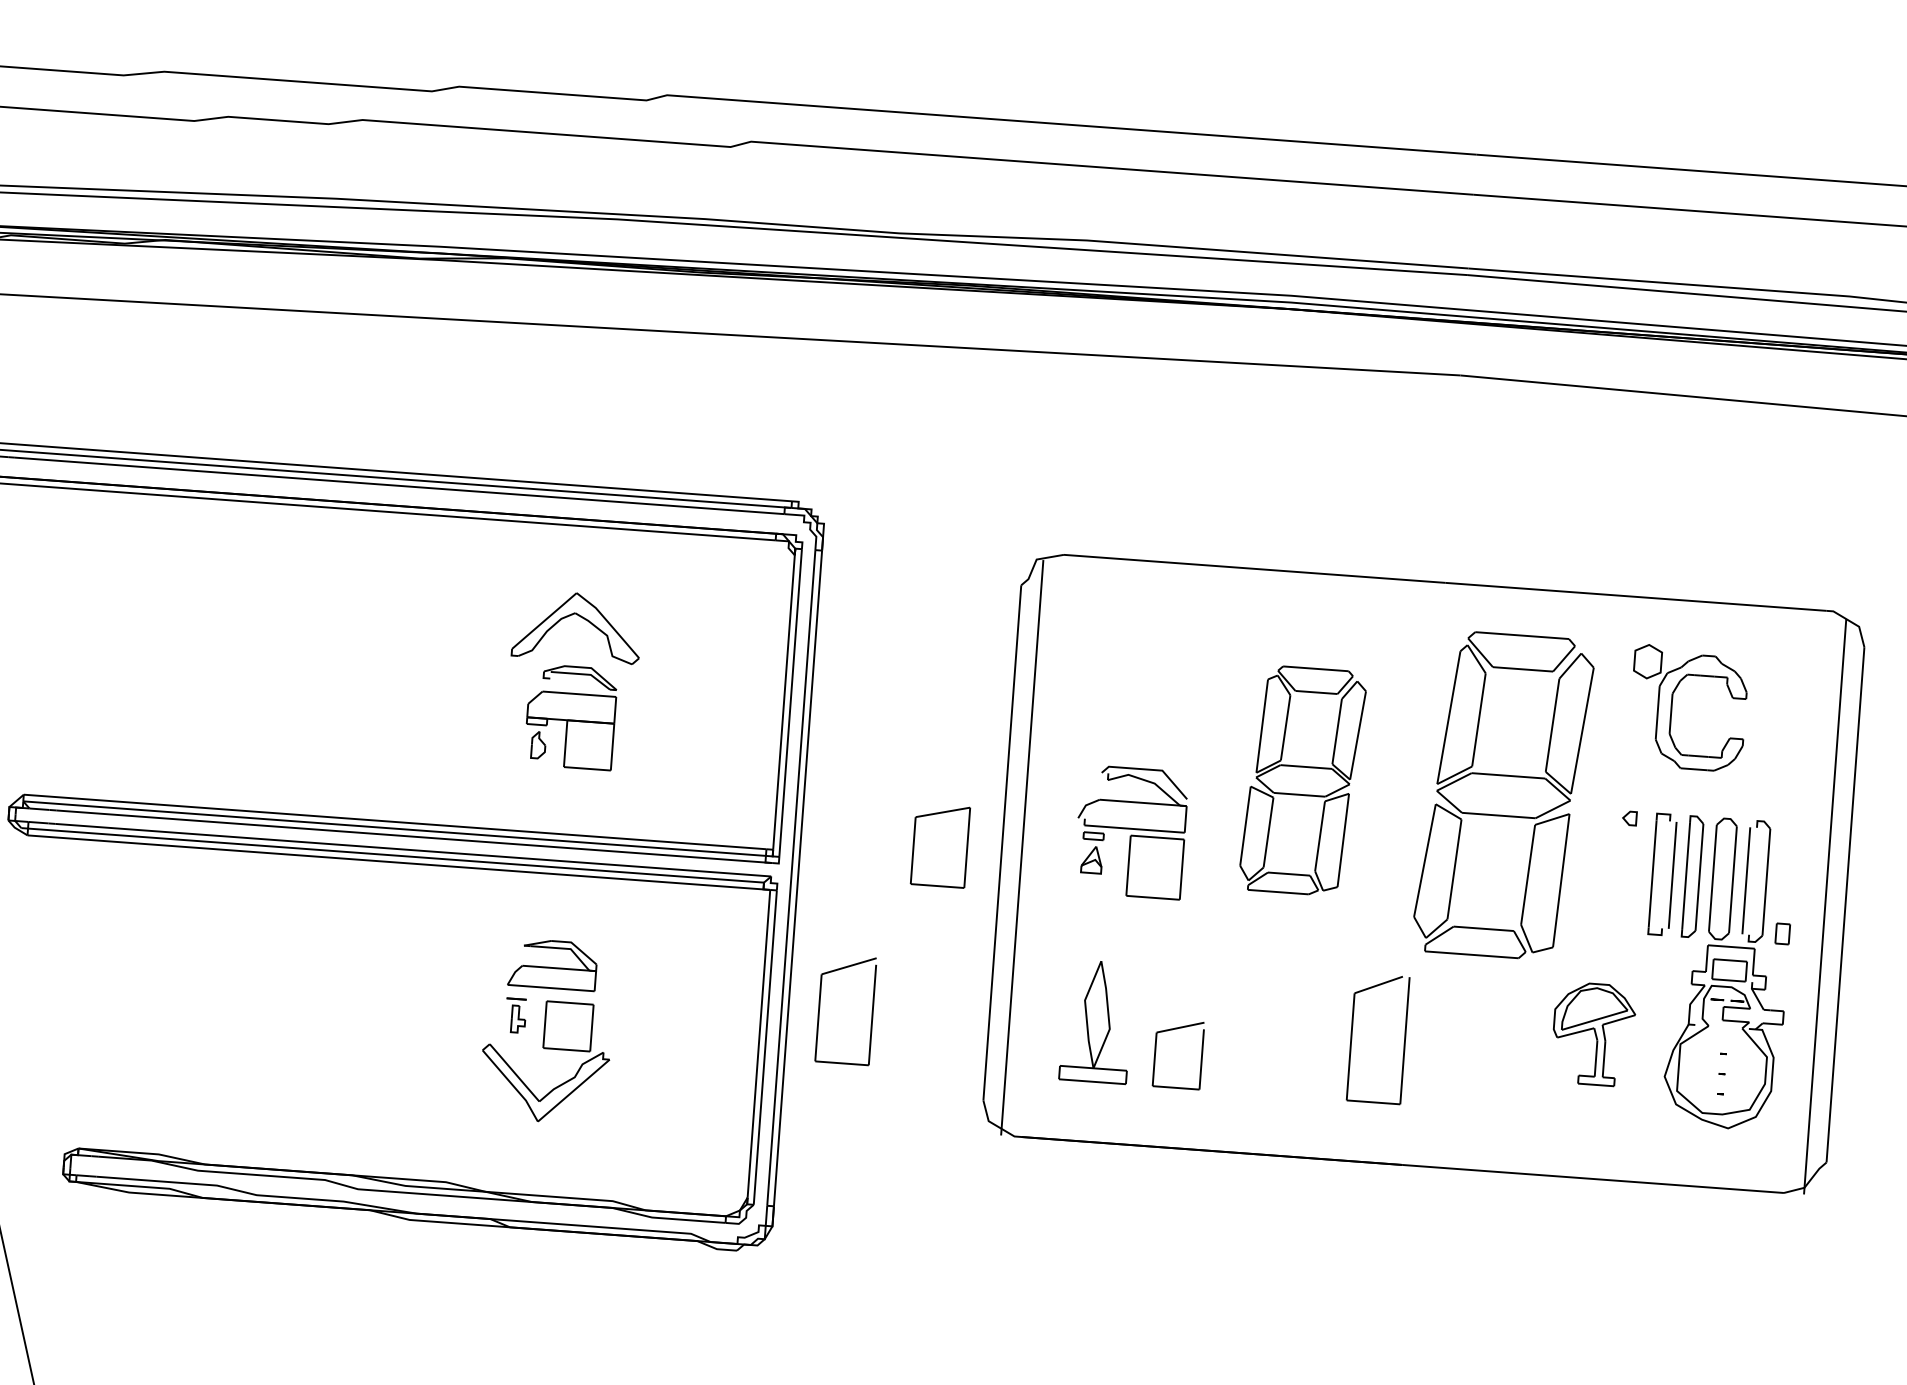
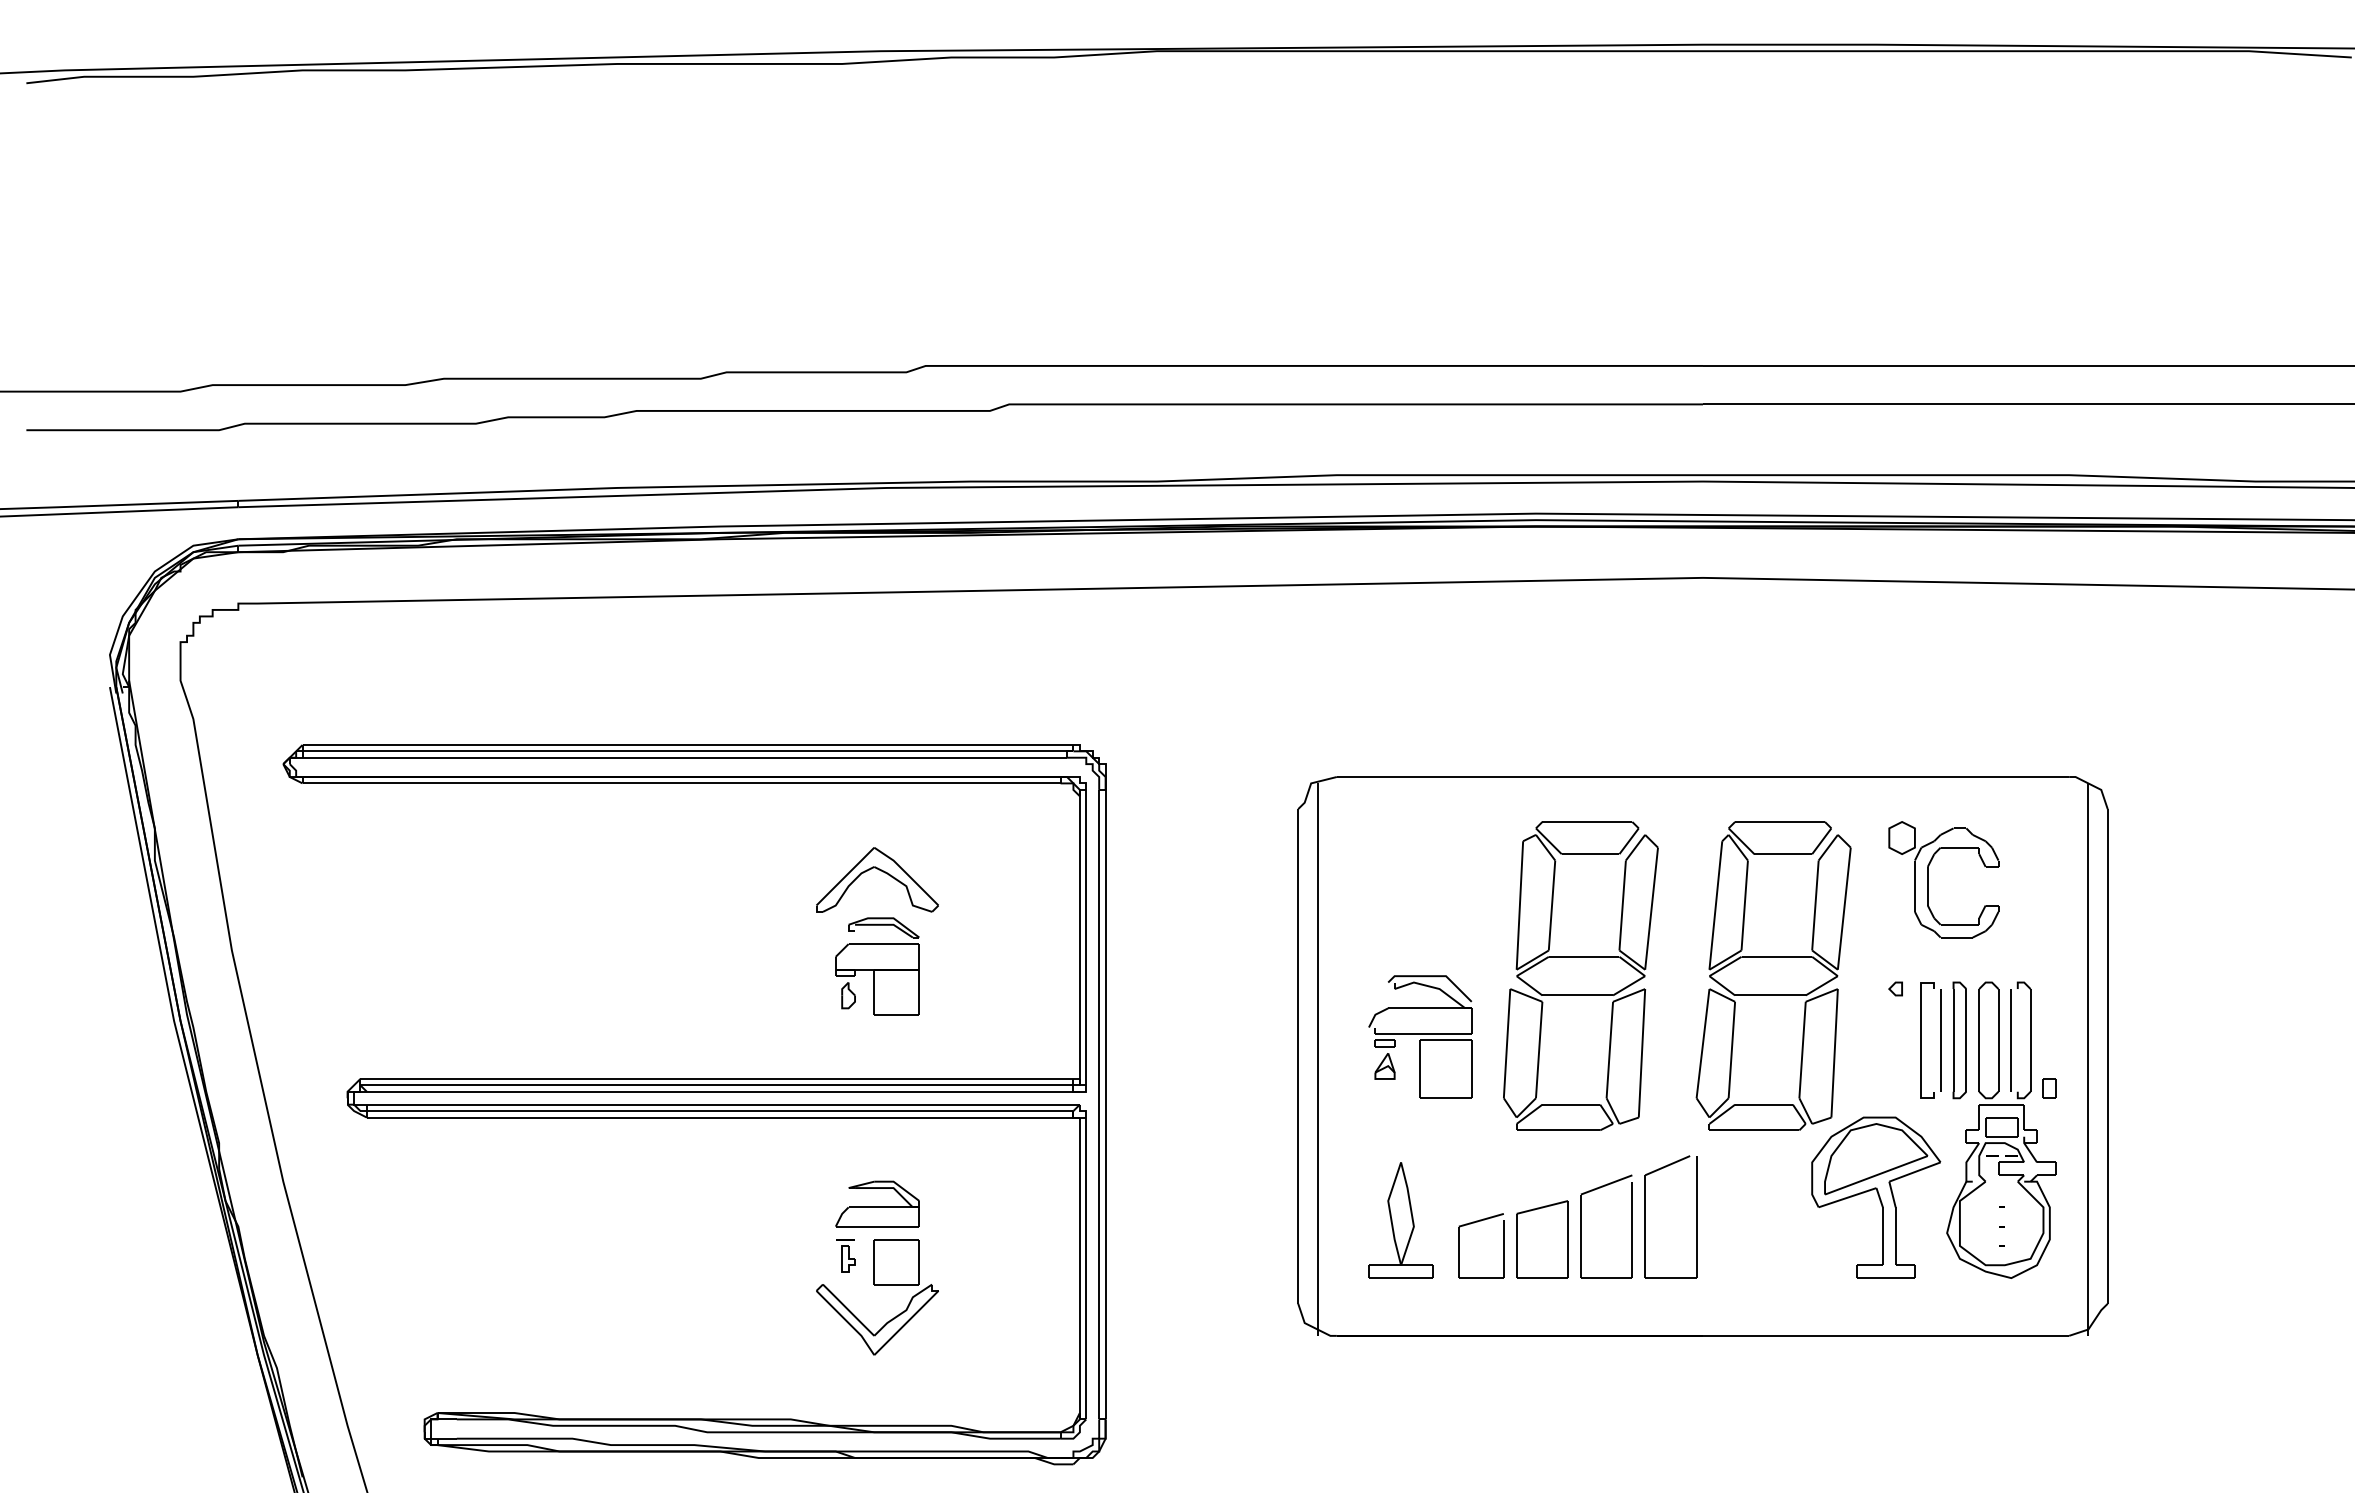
part: (1302, 780) -> (1580, 975), size x1.43
part: (940, 845) -> (1542, 1239), moved
part: (819, 1007) -> (1581, 1226), moved
part: (1593, 1034) -> (1876, 1197), size x1.67

